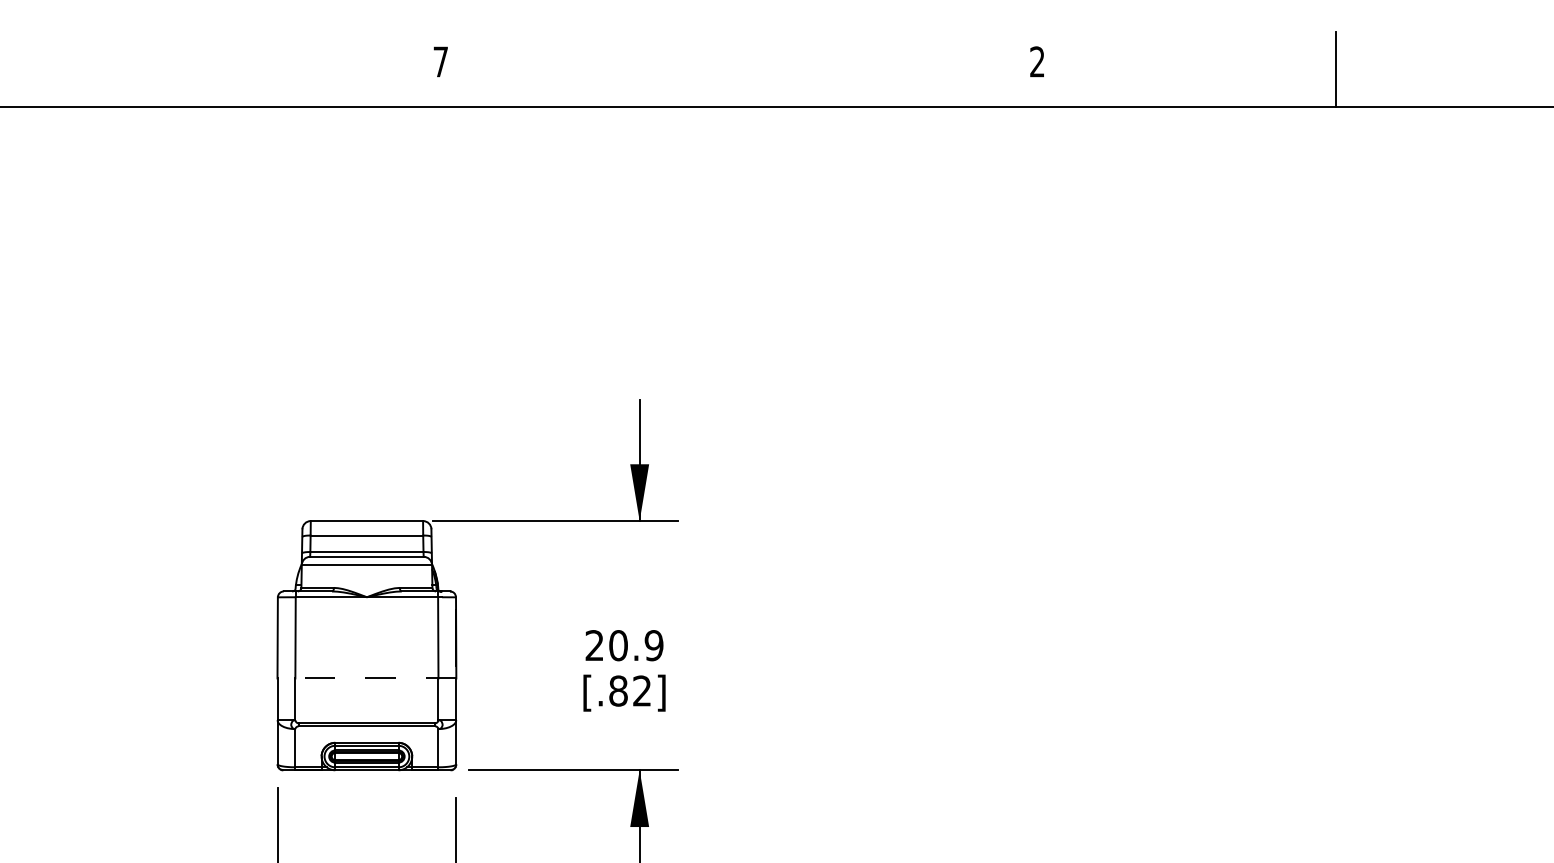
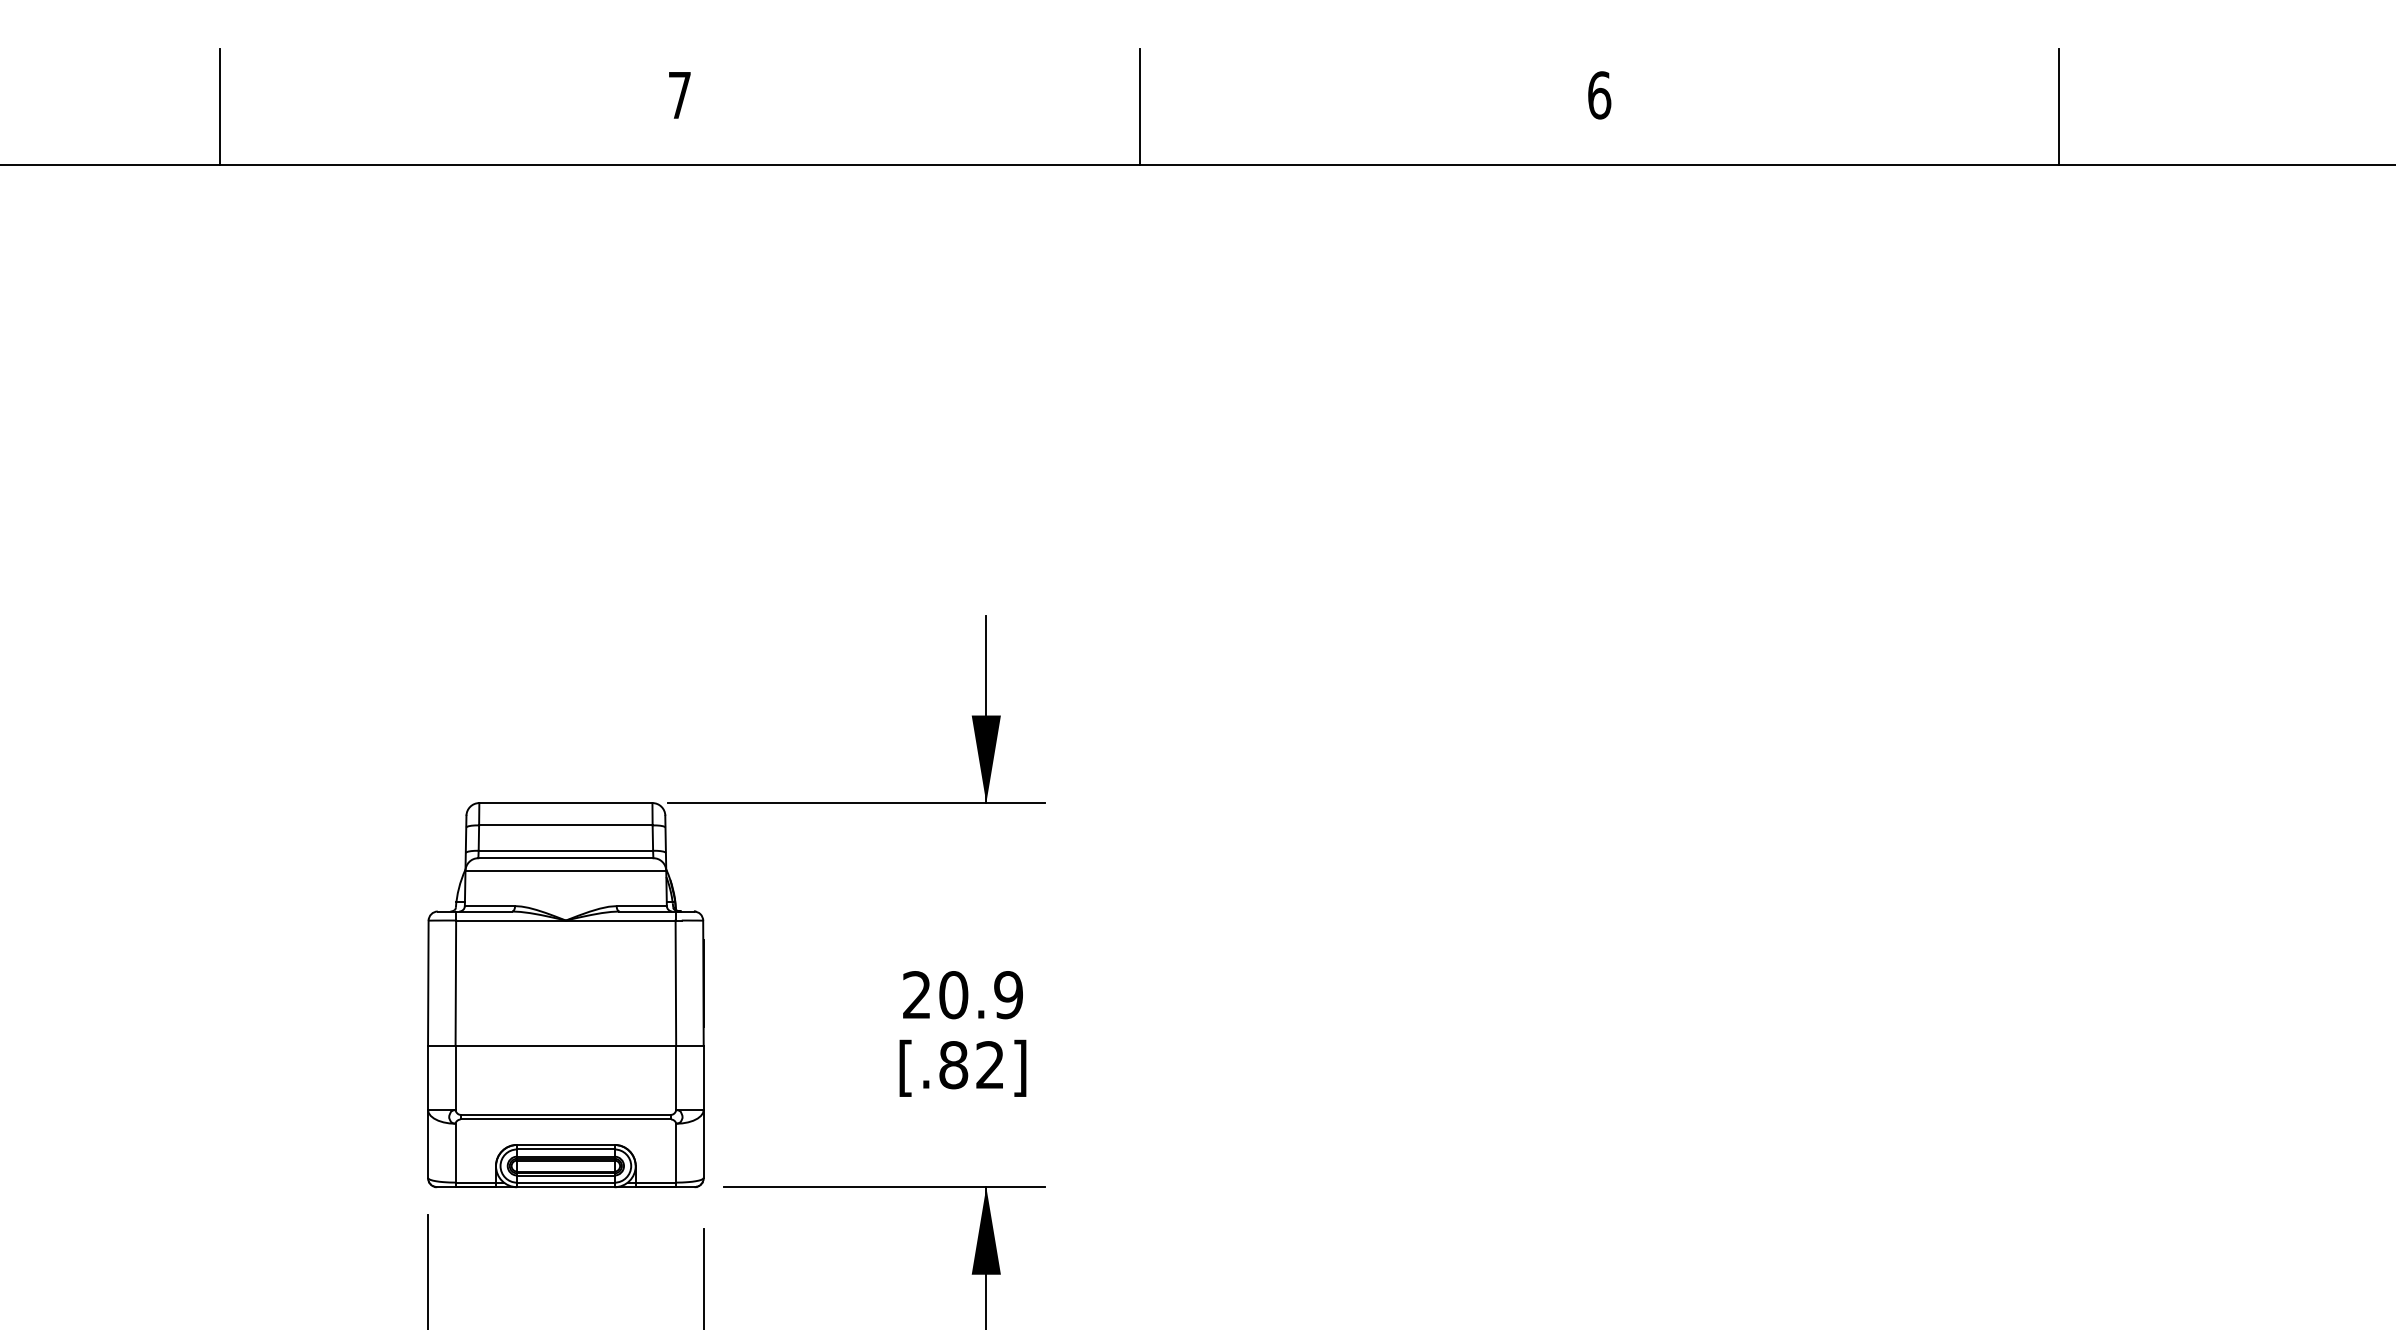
text: (1037, 61) -> (1599, 94), 2 -> 6
line: (142, 69) -> (219, 106), added
line: (739, 69) -> (1140, 106), added
line: (366, 678) -> (565, 1045), dashed -> solid

